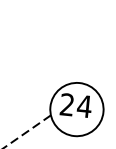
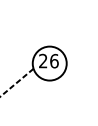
text: (83, 105) -> (53, 60), 24 -> 26

